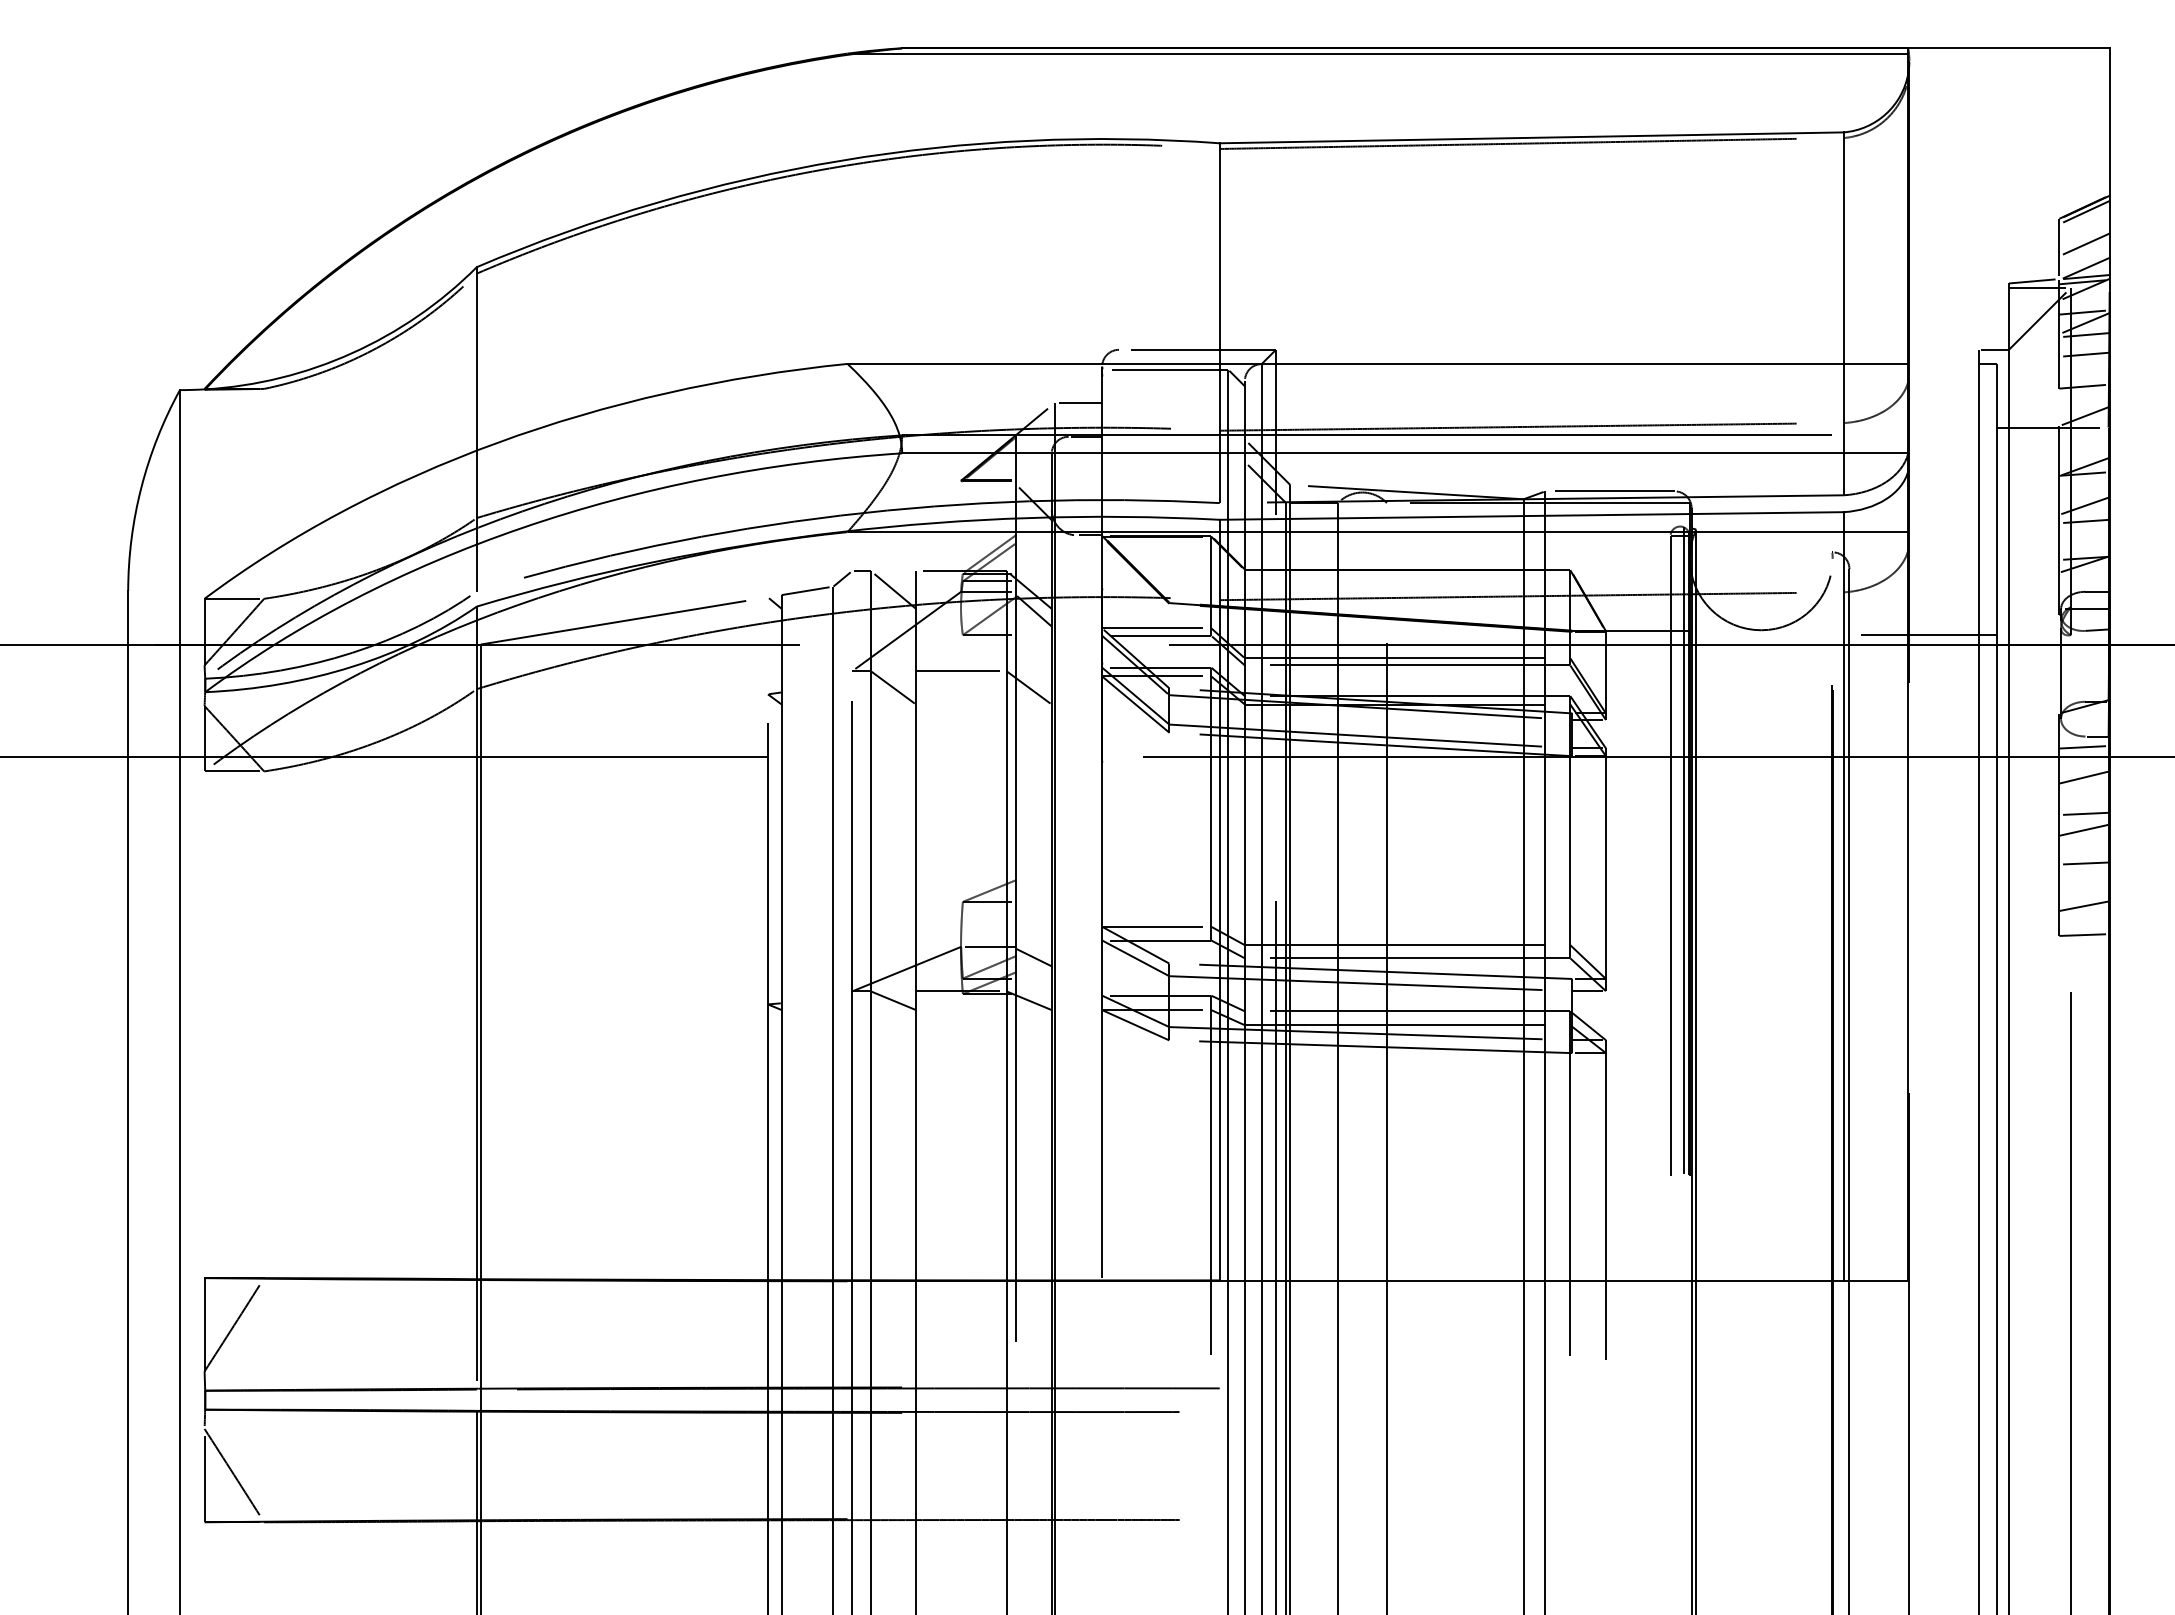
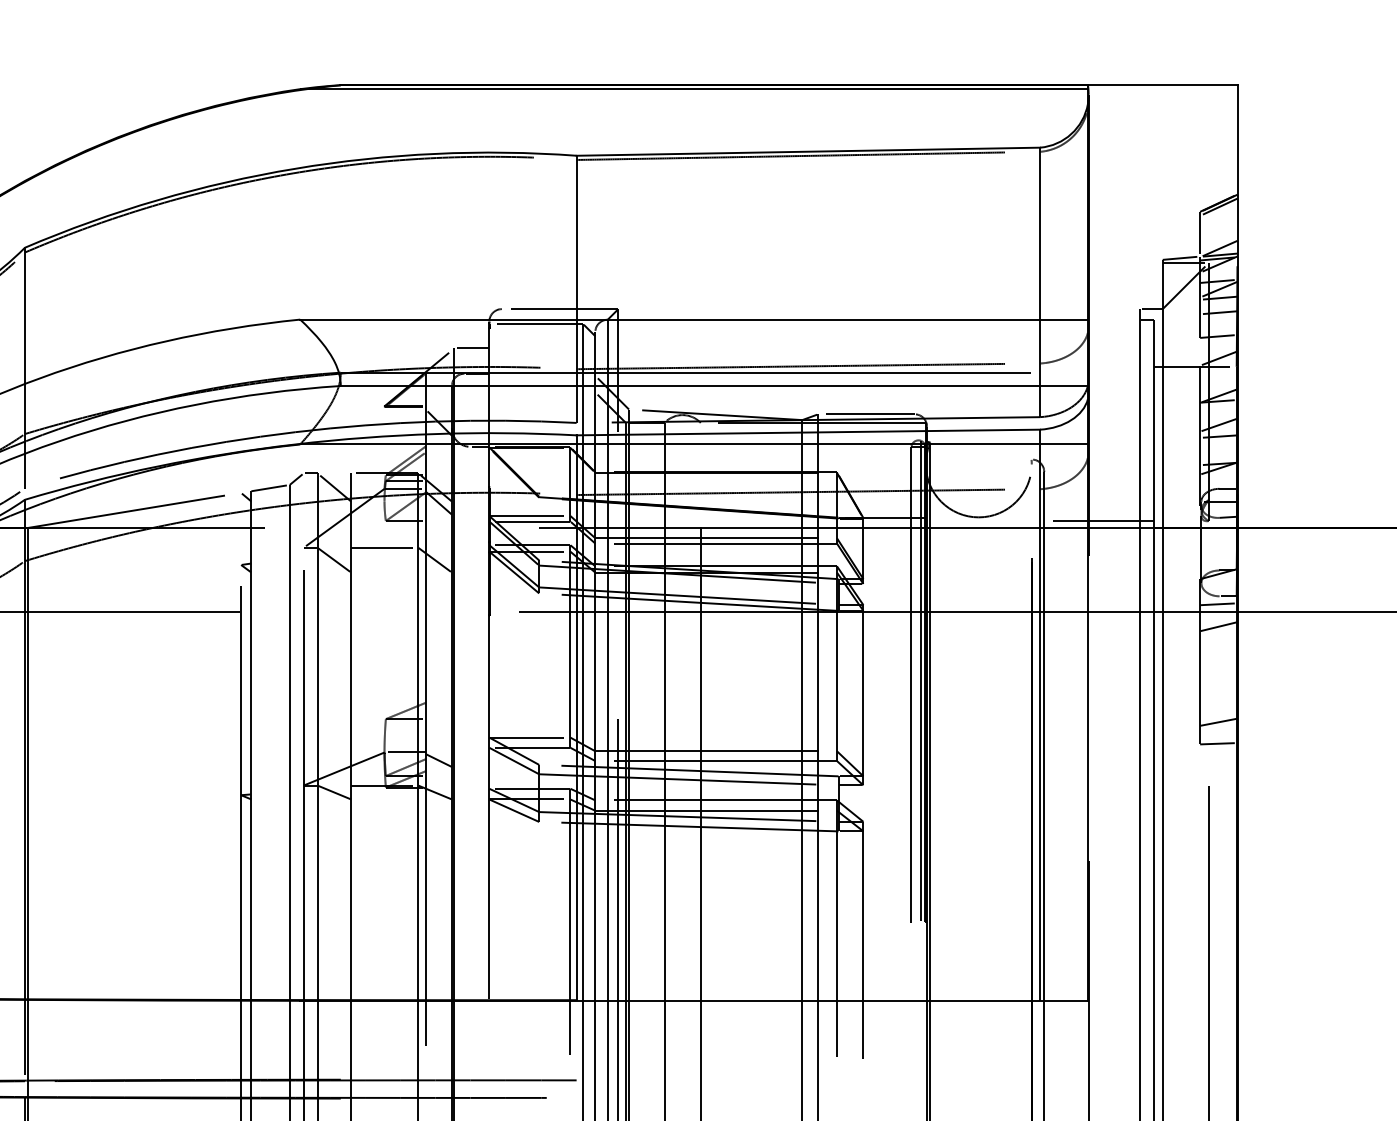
line: (2084, 244) -> (1218, 230), removed
line: (2084, 813) -> (1218, 653), removed
line: (2084, 829) -> (1218, 665), removed
line: (2084, 863) -> (1218, 690), removed

